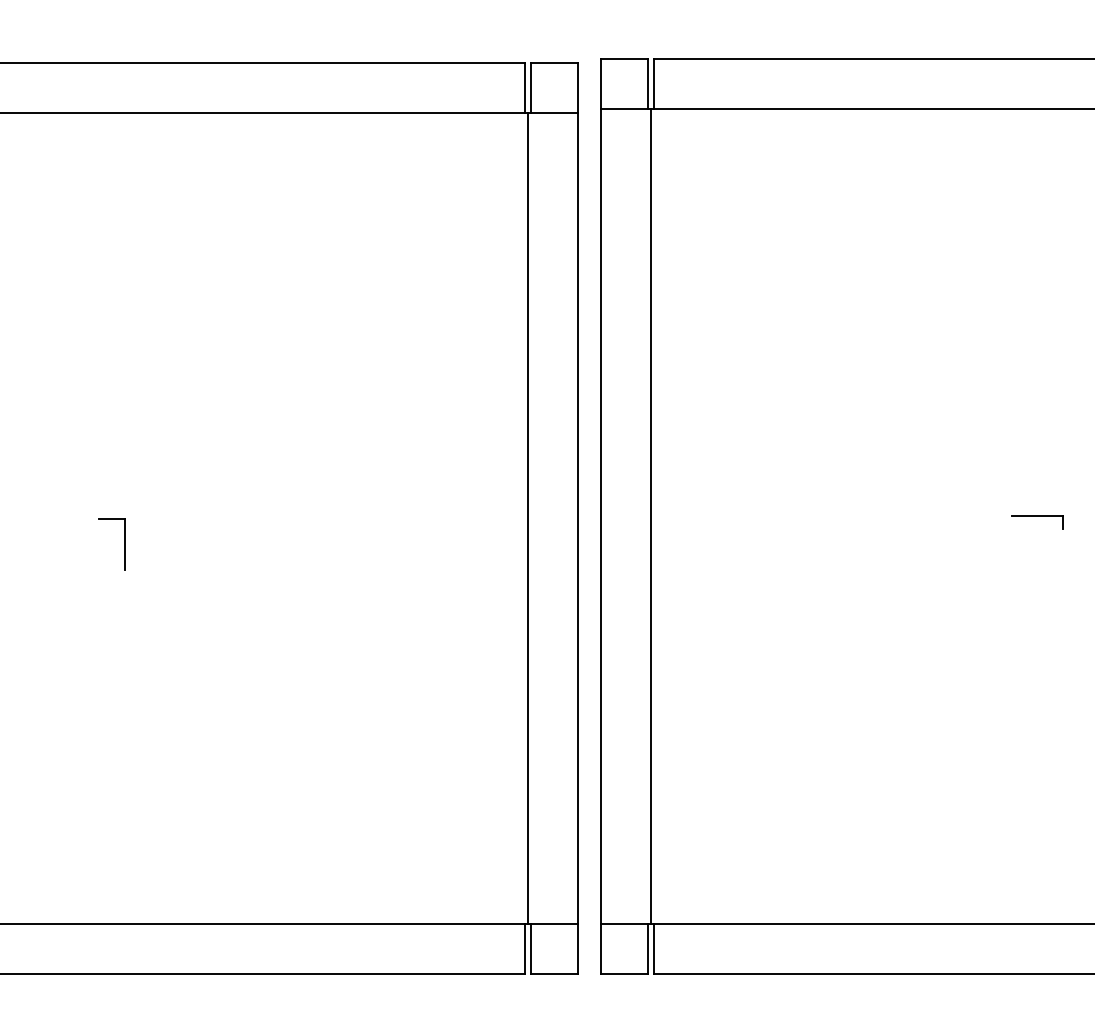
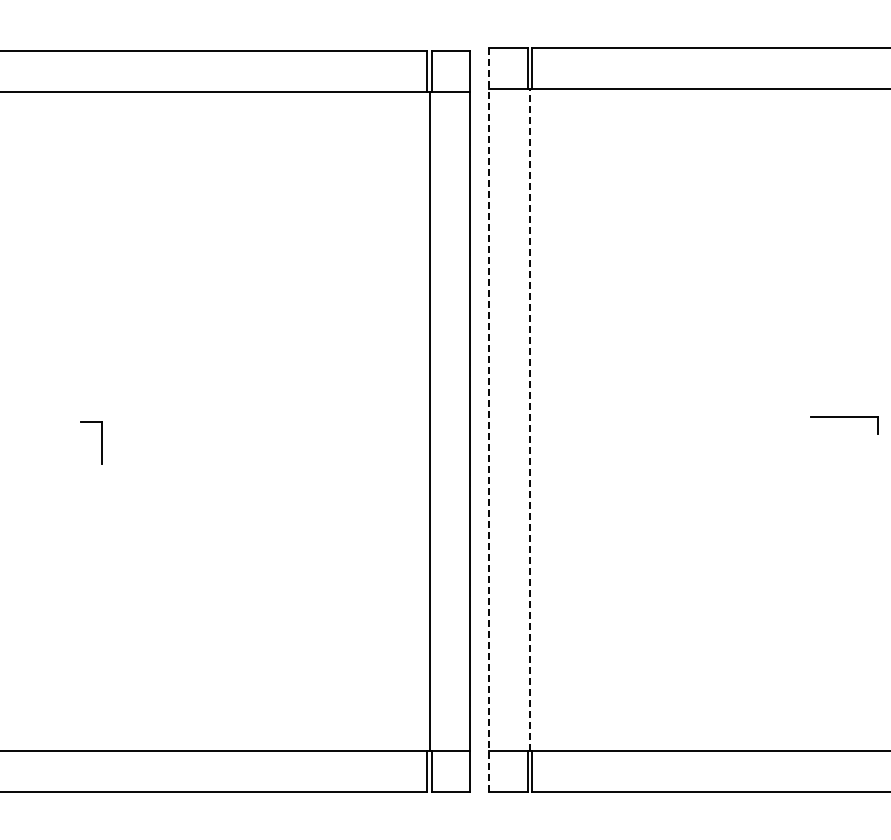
line: (650, 515) -> (529, 419), solid -> dashed
line: (601, 517) -> (489, 420), solid -> dashed
part: (1036, 522) -> (843, 424), size x1.6

